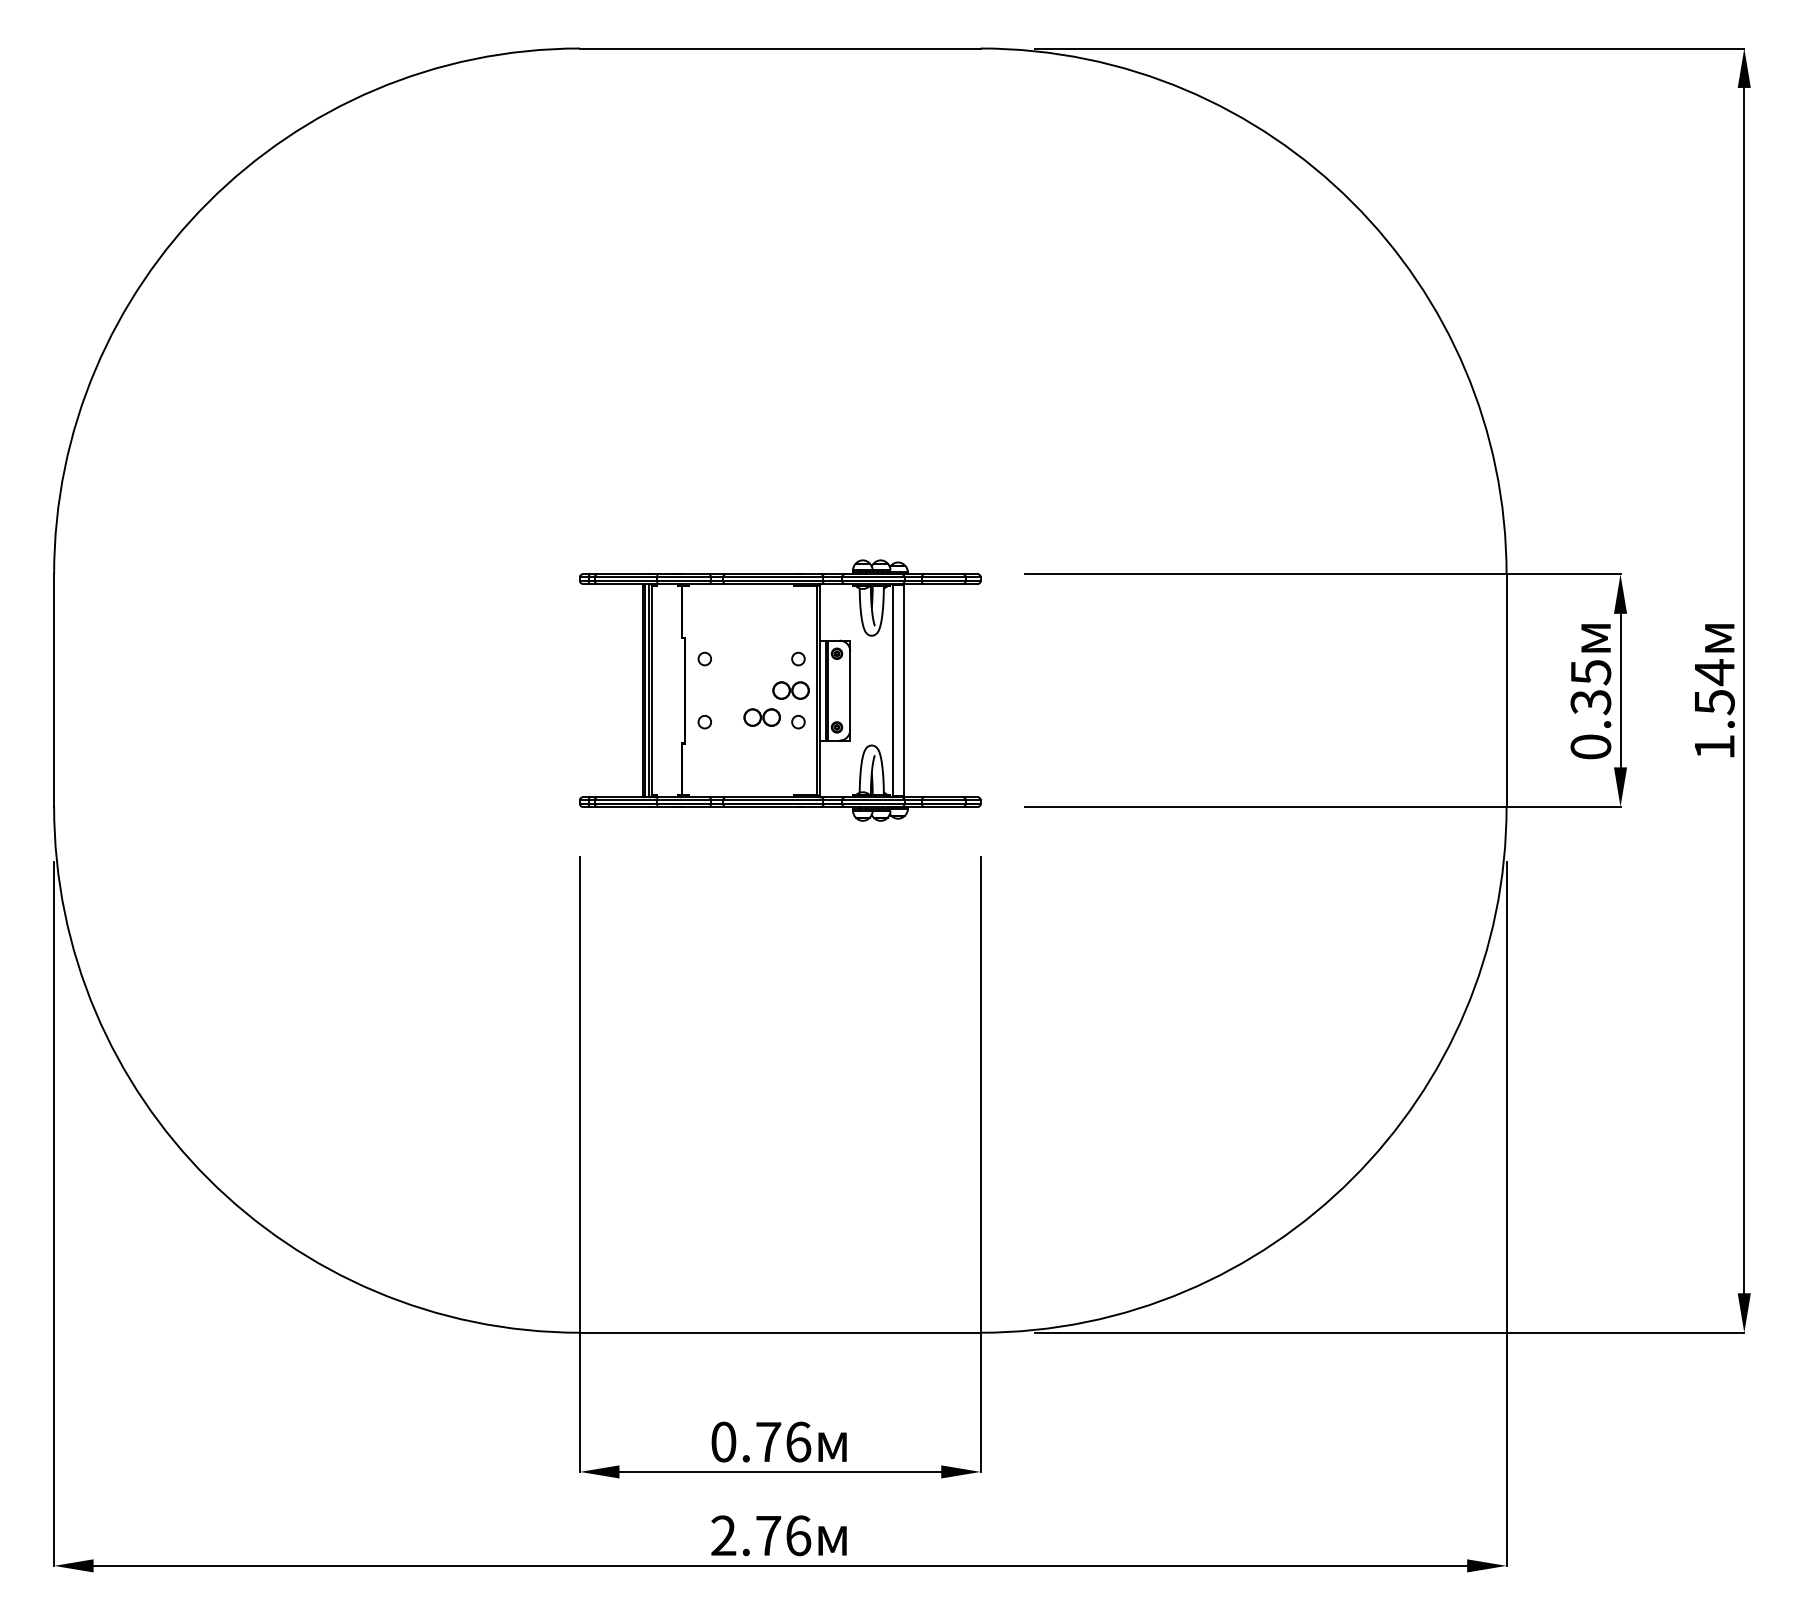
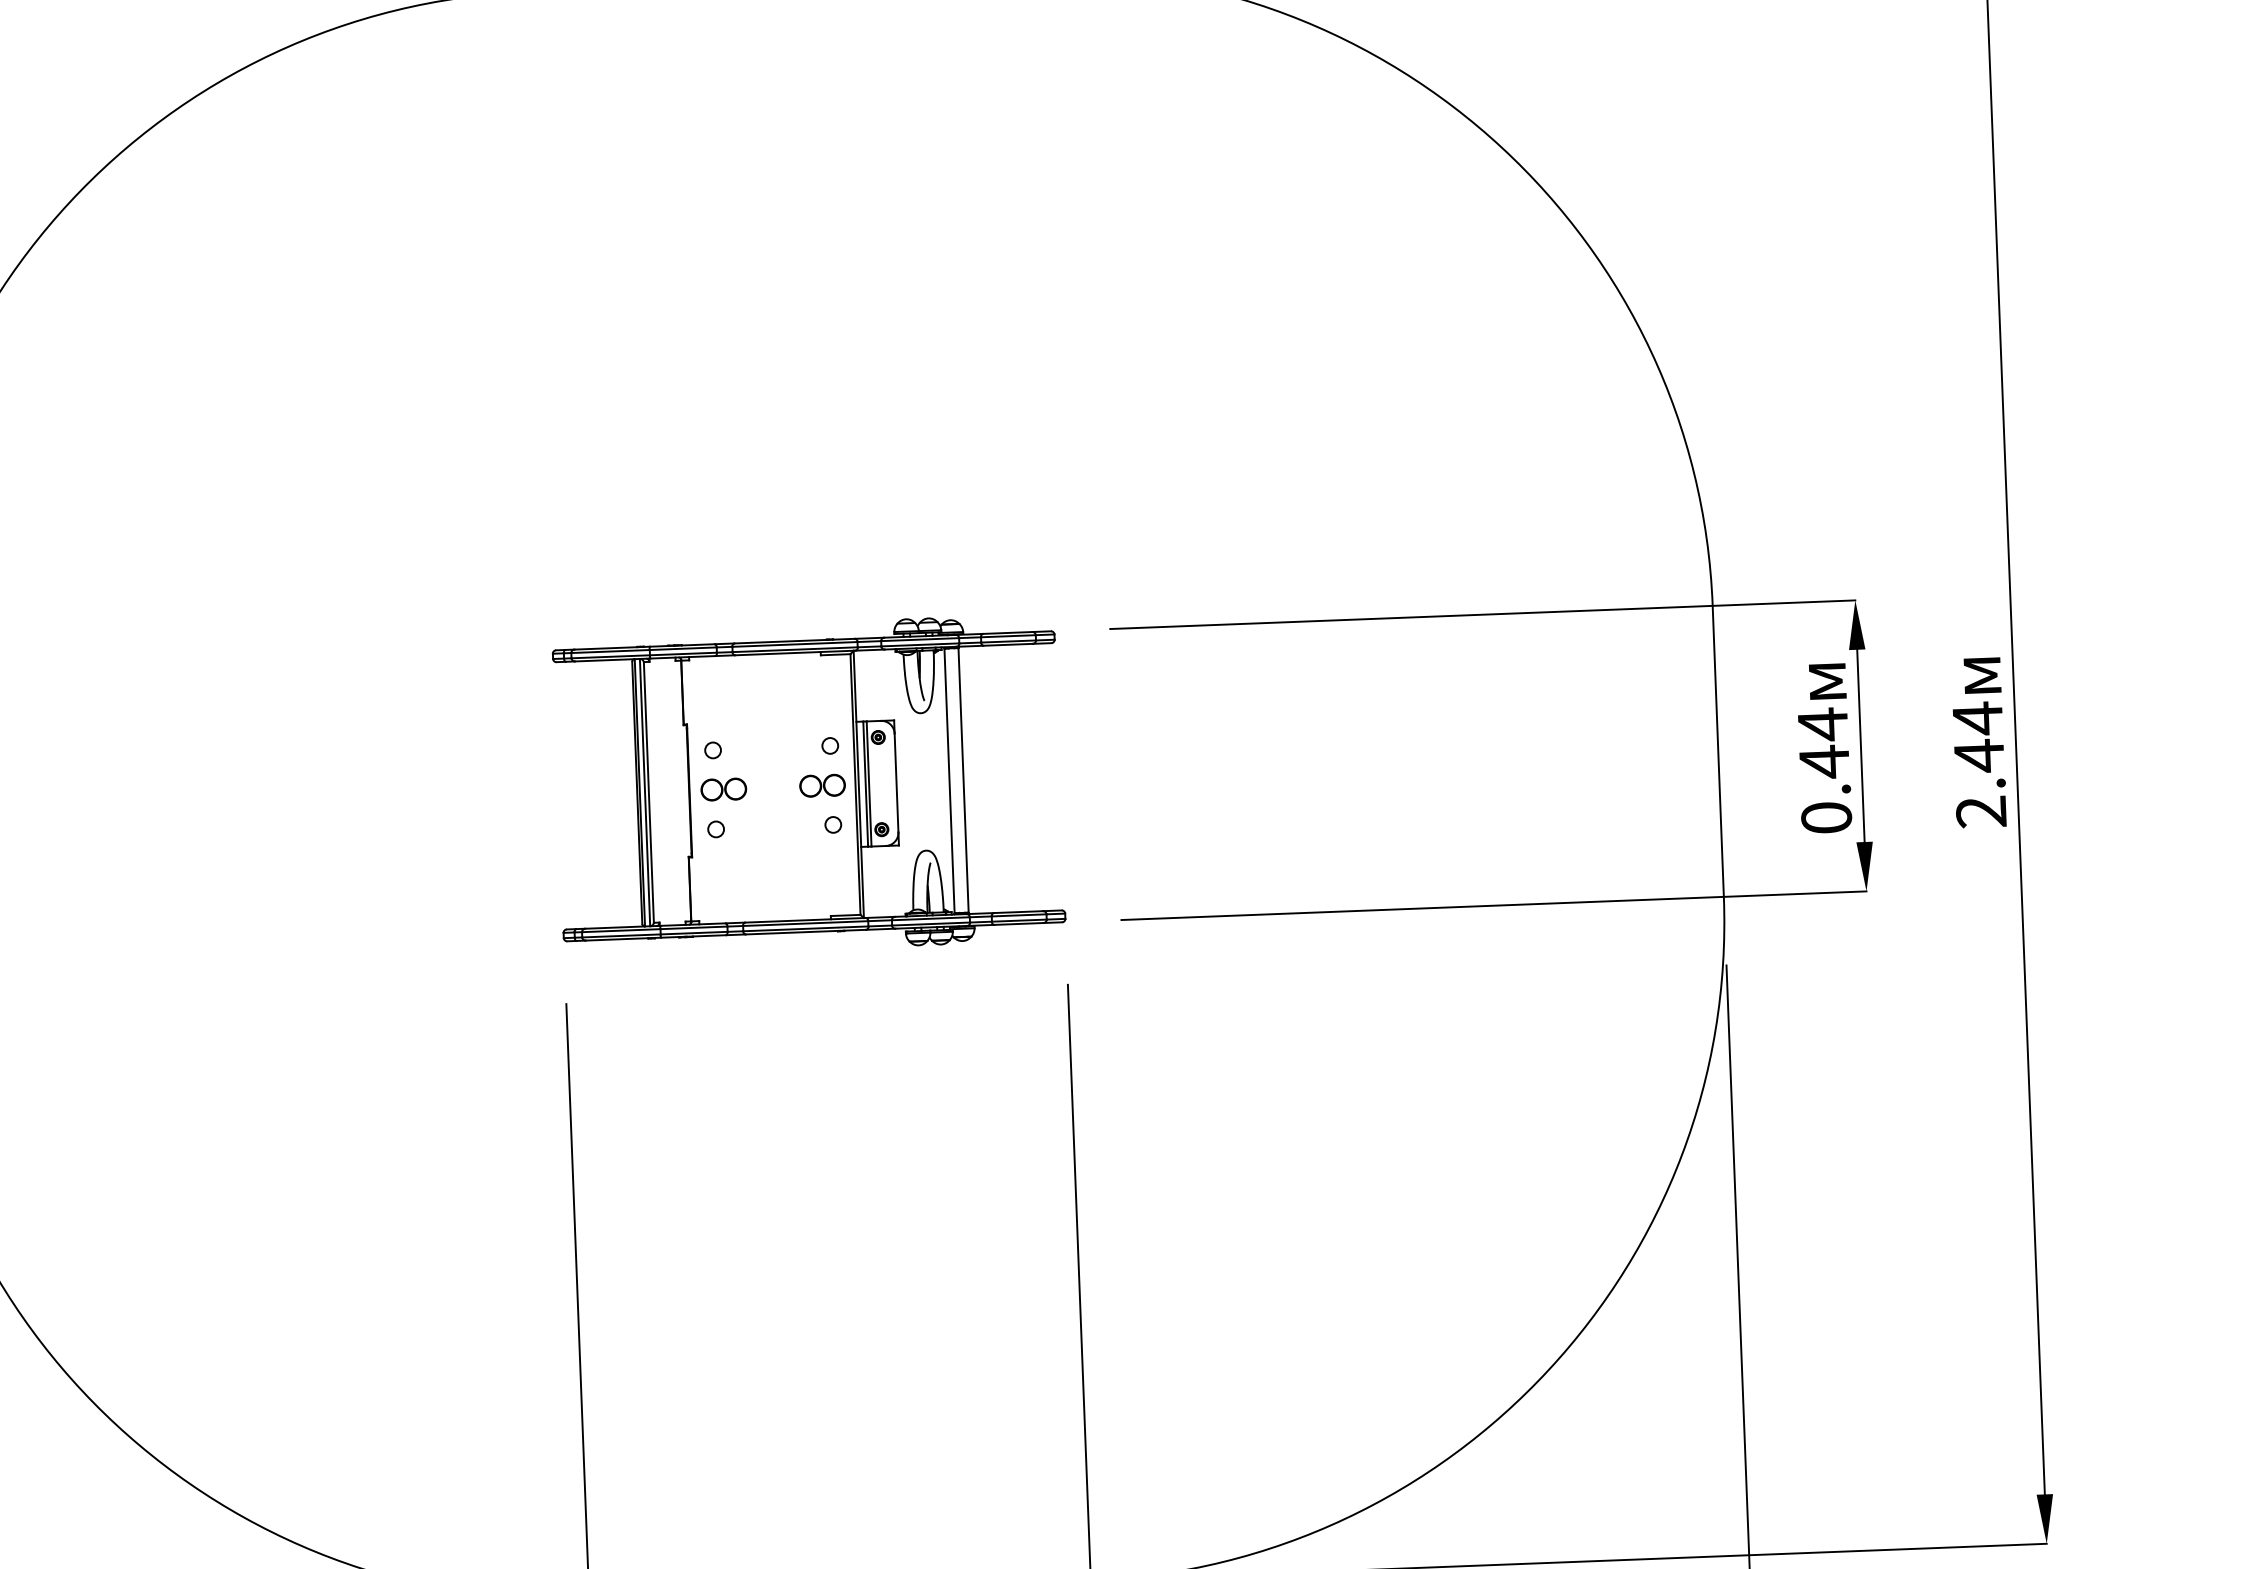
text: (1590, 687) -> (1823, 743), 0.35 -> 0.44
part: (761, 717) -> (722, 789), moved
text: (1714, 723) -> (1980, 782), 1.54 -> 2.44

